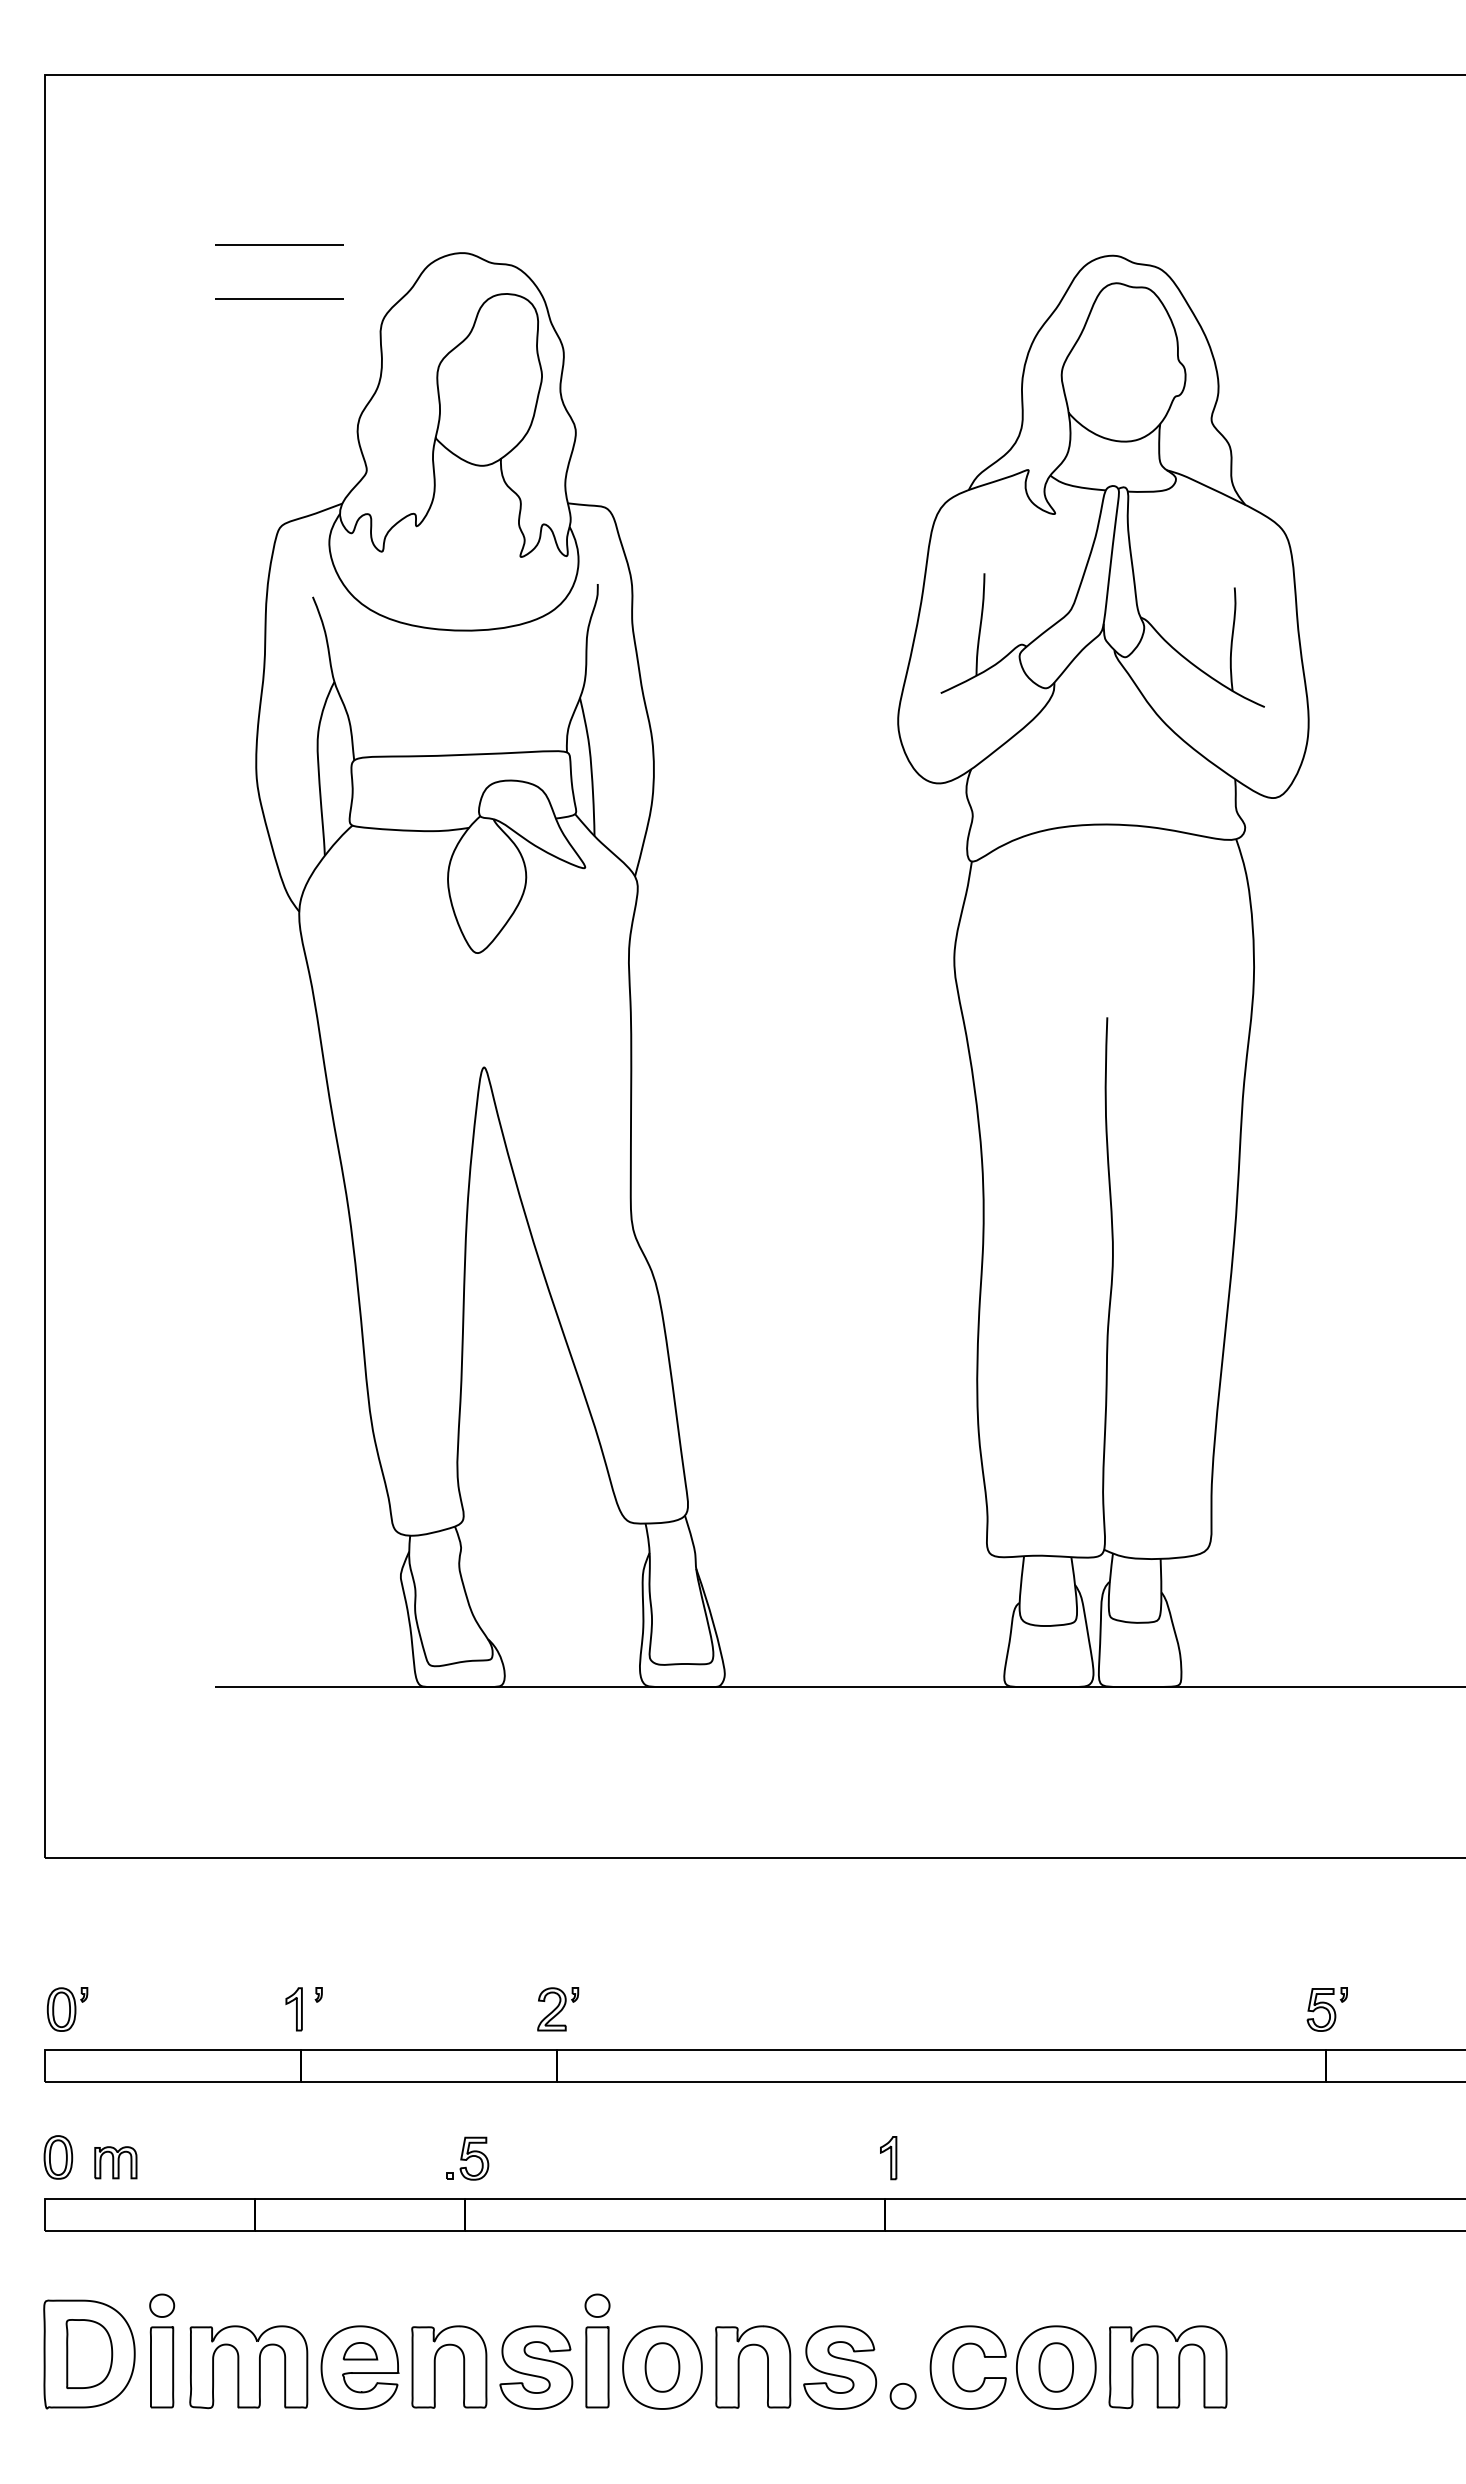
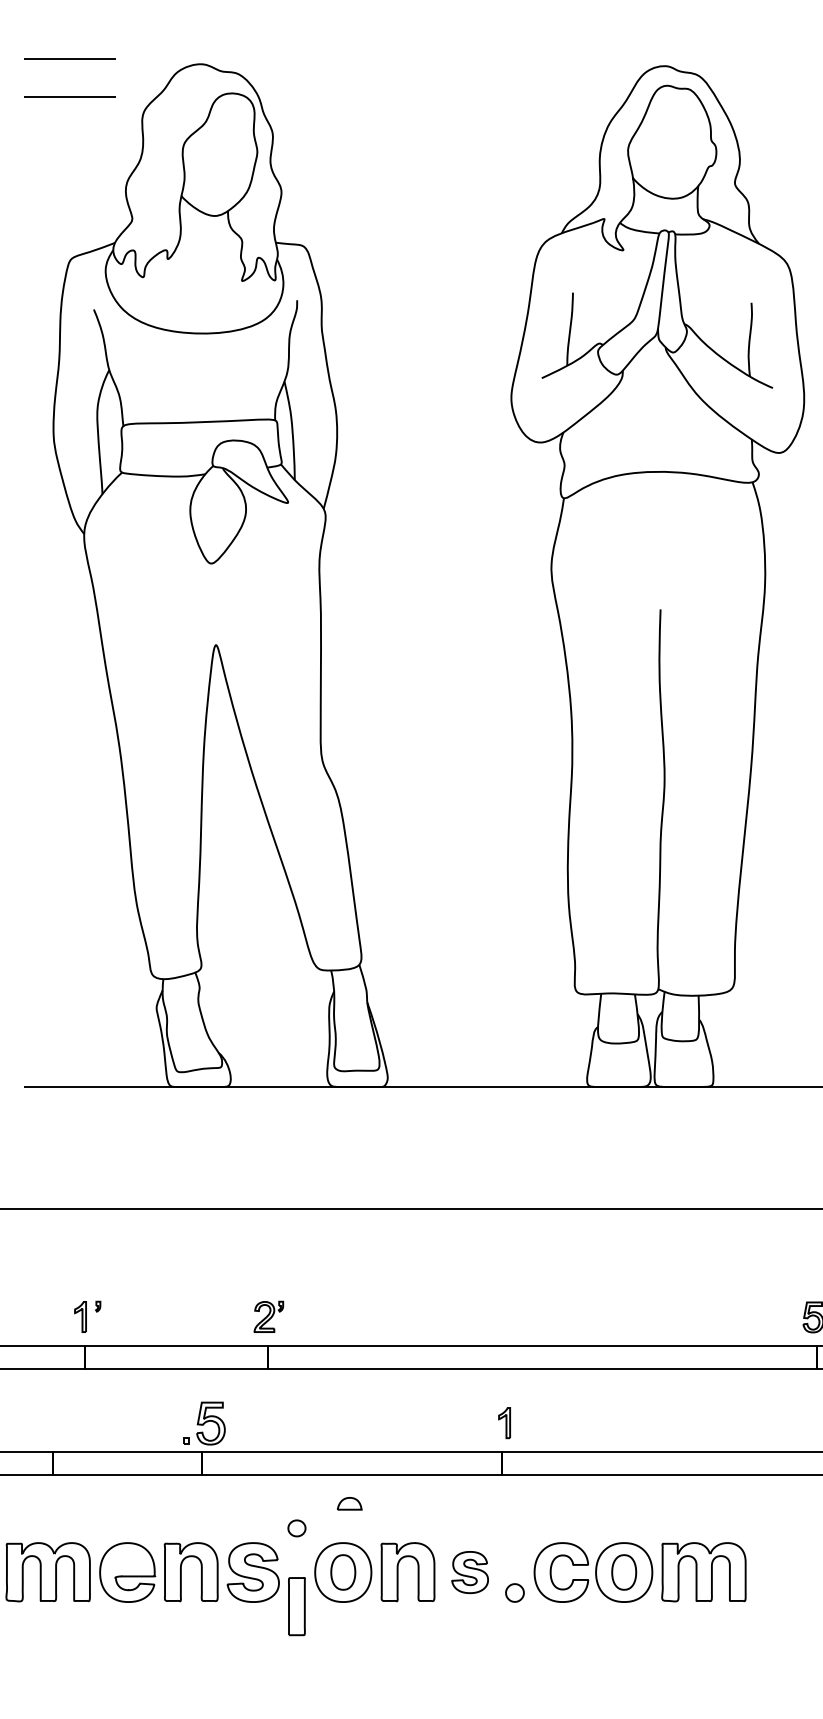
part: (467, 2158) -> (204, 1423), size x1.4
part: (360, 2351) -> (349, 1503), moved
part: (597, 2367) -> (296, 1606), moved
part: (840, 2367) -> (470, 1572), size x0.7

